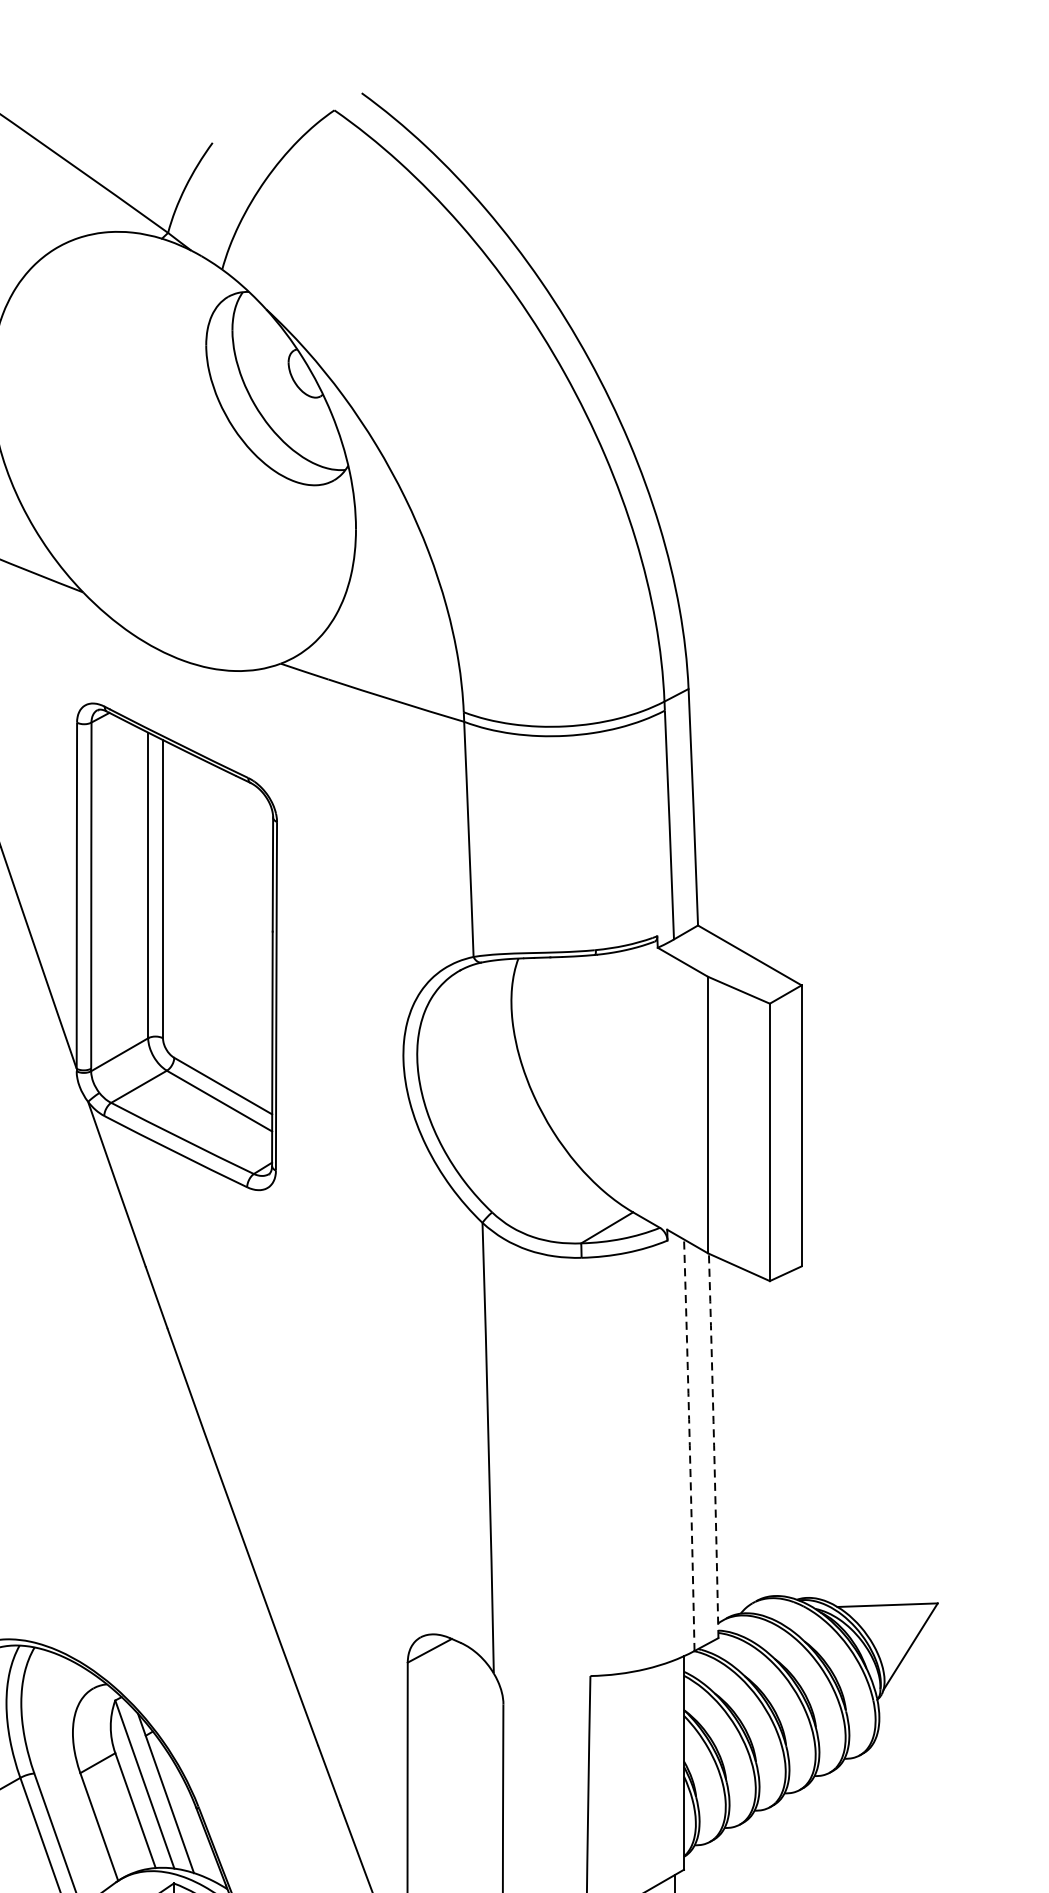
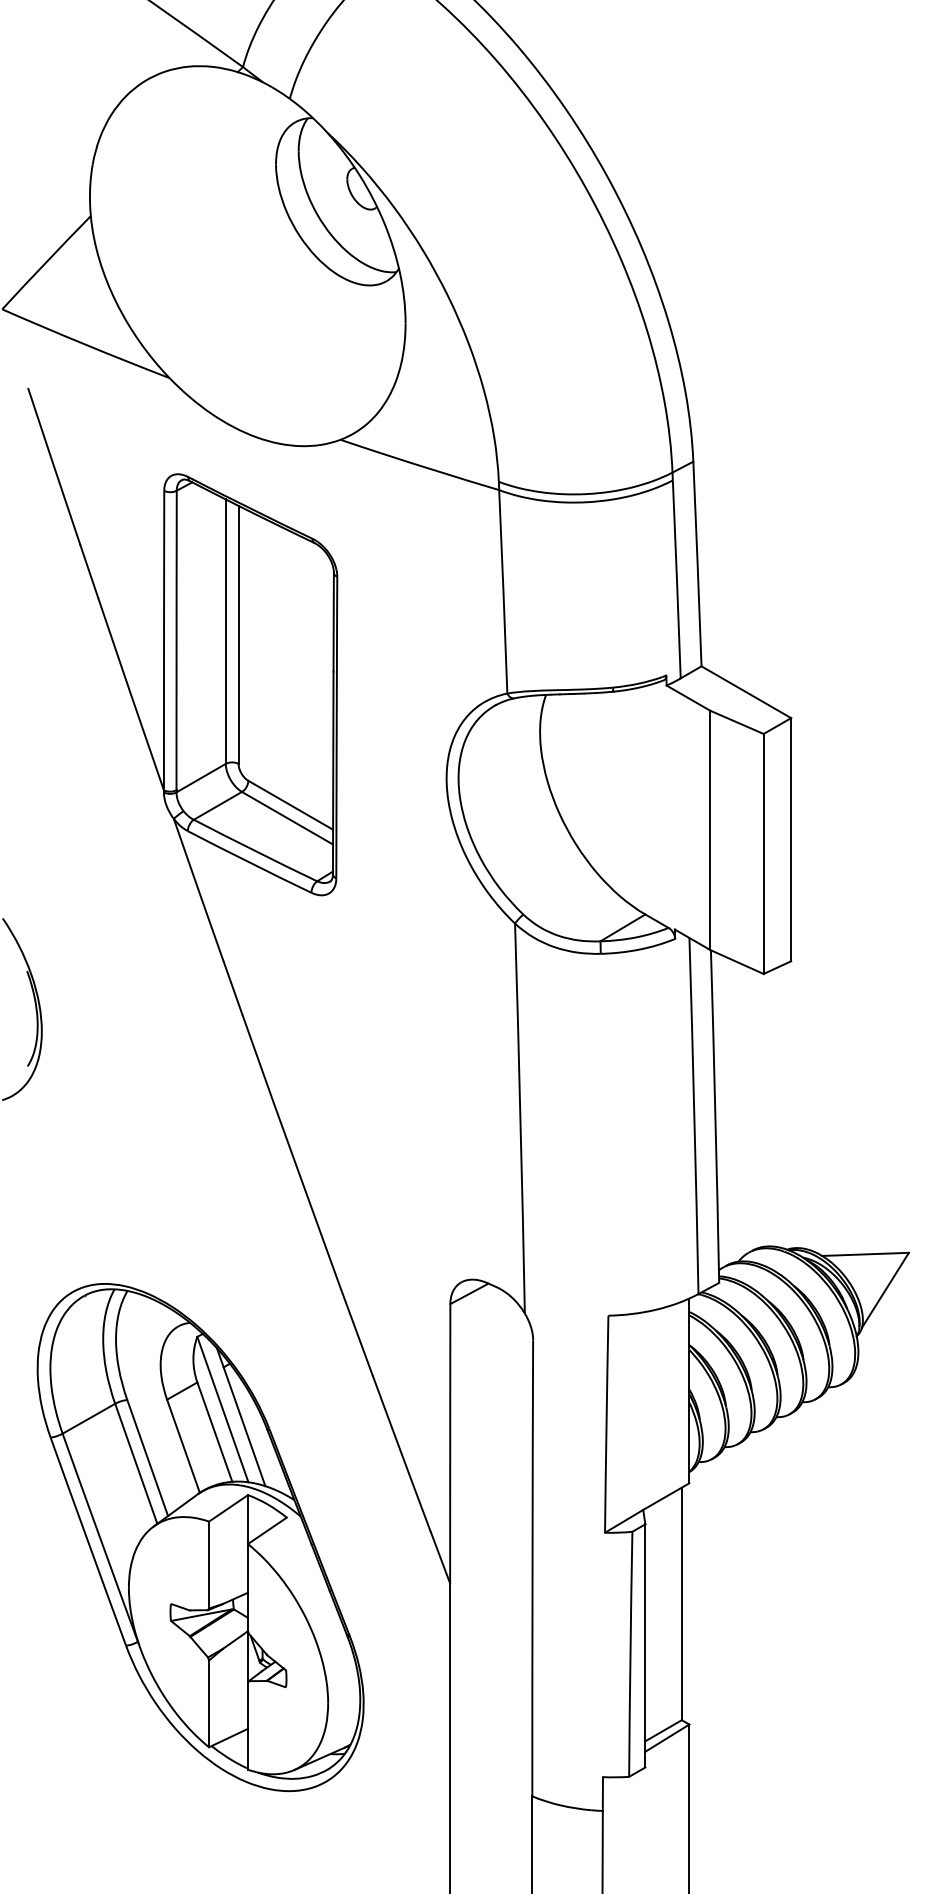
arc: (689, 1445) -> (694, 1116), dashed -> solid
arc: (714, 1445) -> (715, 1116), dashed -> solid

